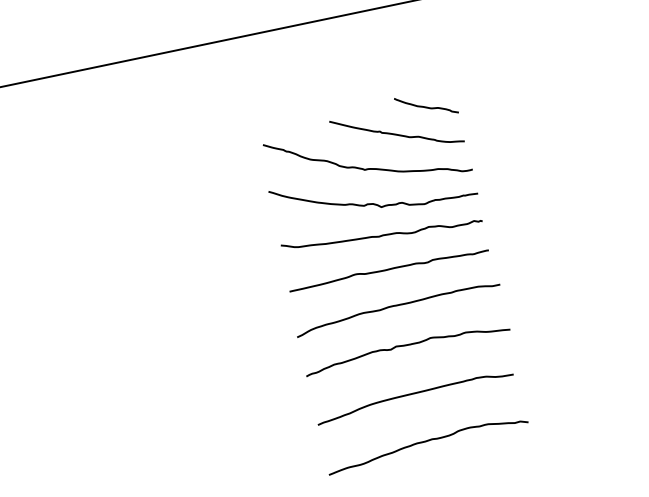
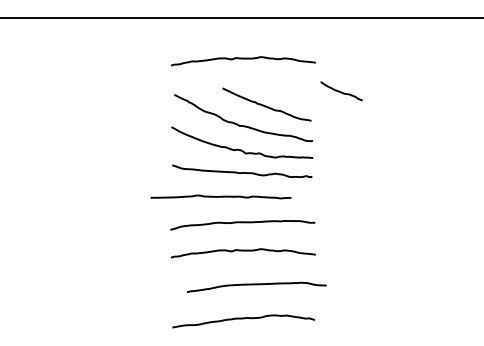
curve: (350, 74) -> (243, 59), added
curve: (426, 106) -> (341, 91), moved
curve: (388, 269) -> (220, 196), moved
curve: (414, 395) -> (256, 285), moved

